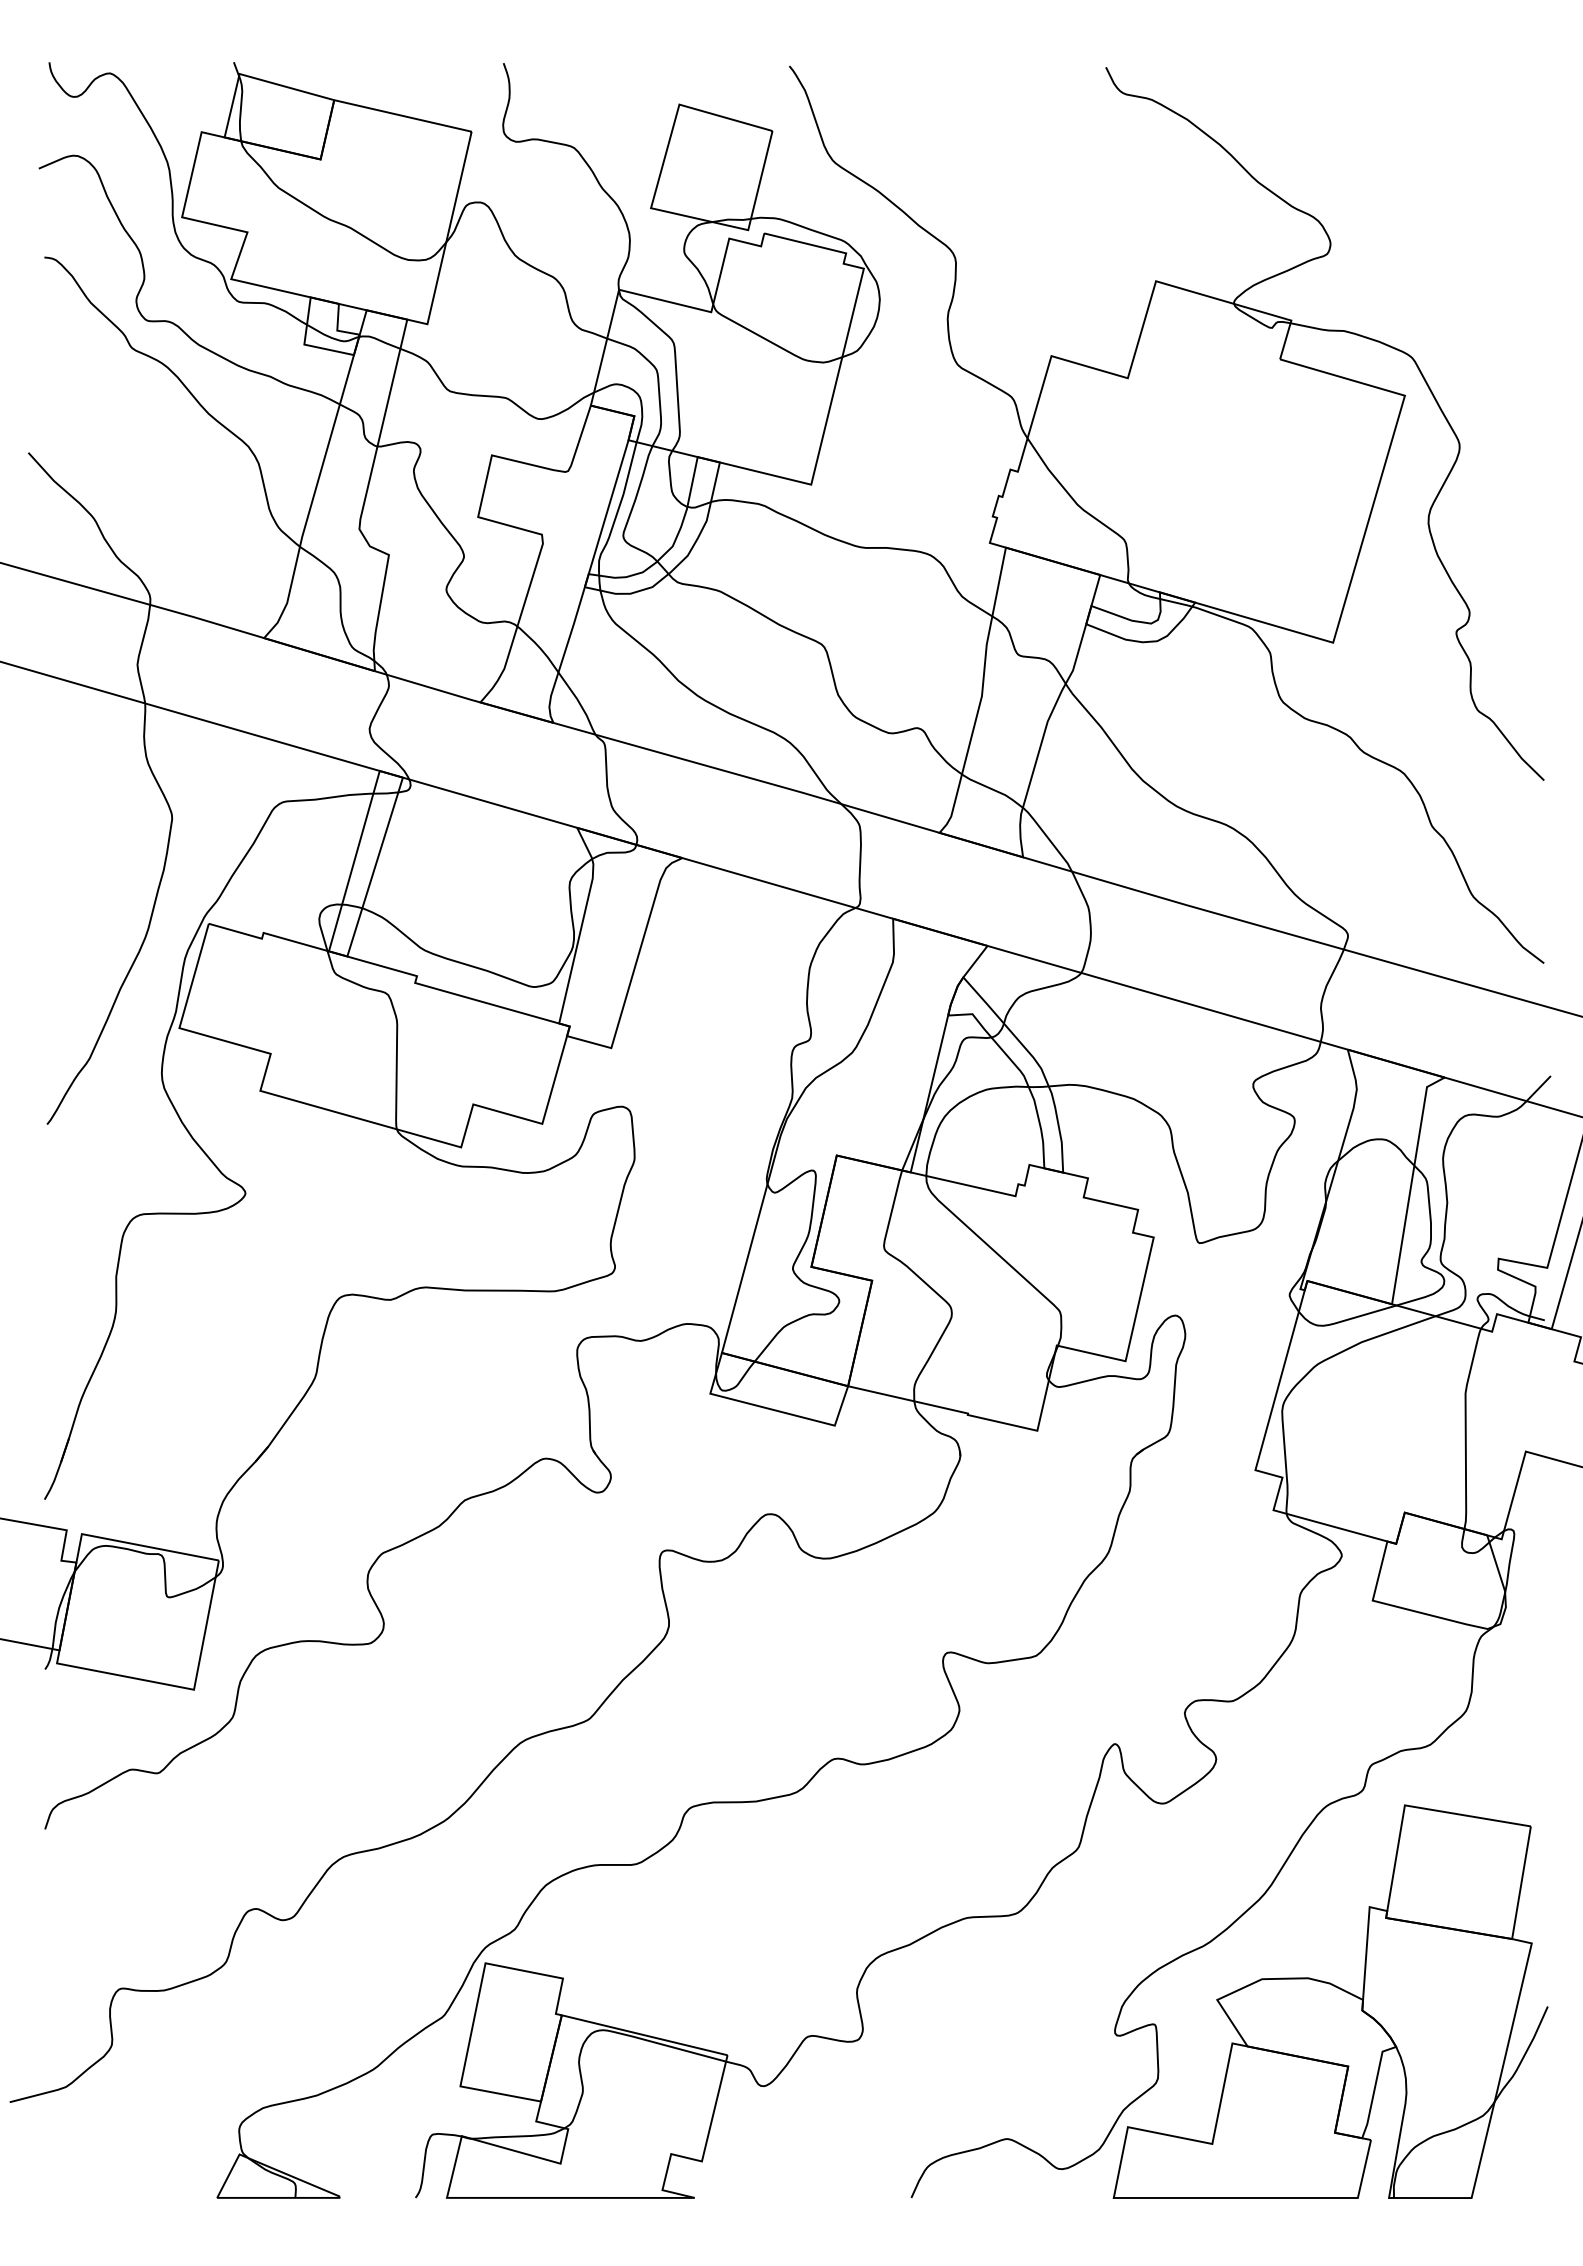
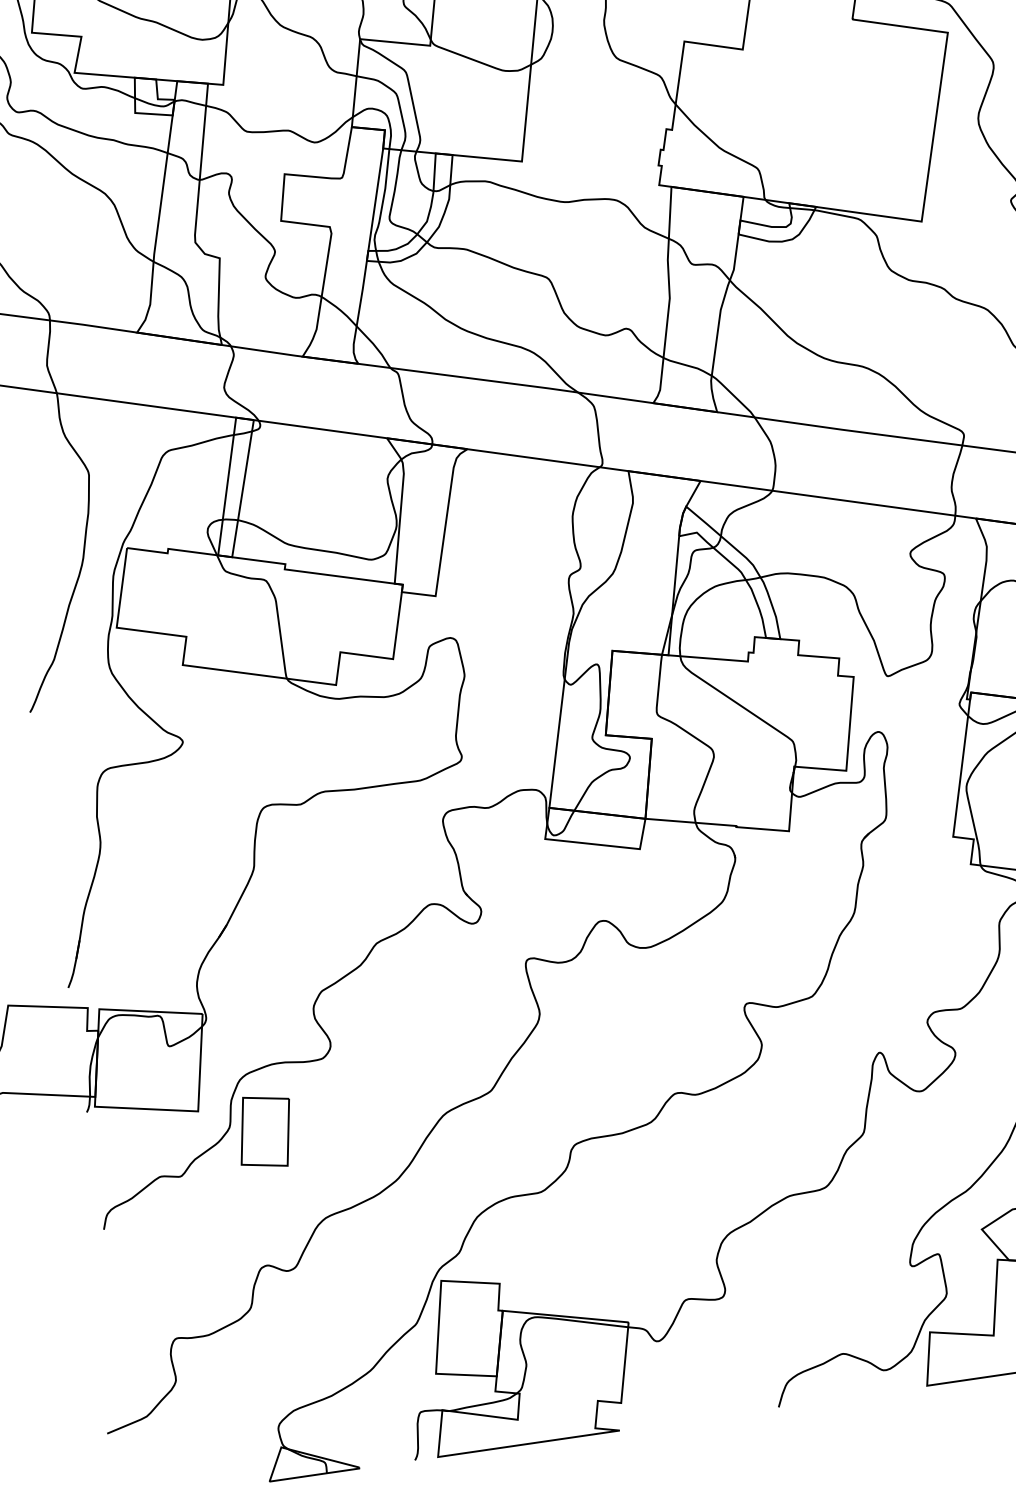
part: (279, 1729) -> (265, 1131), added

